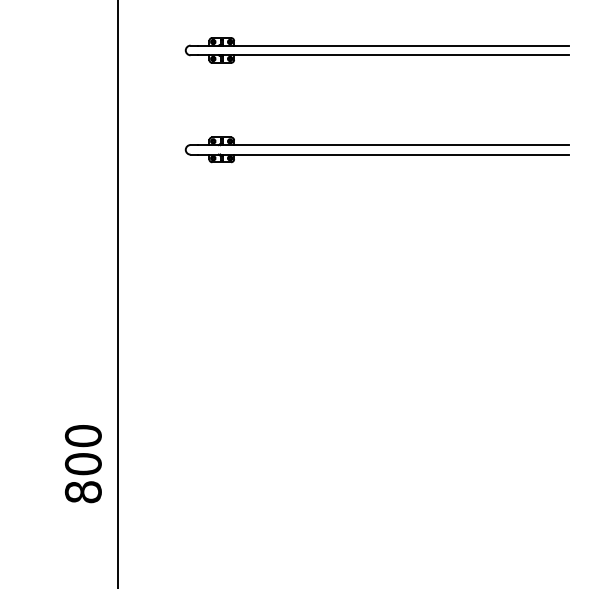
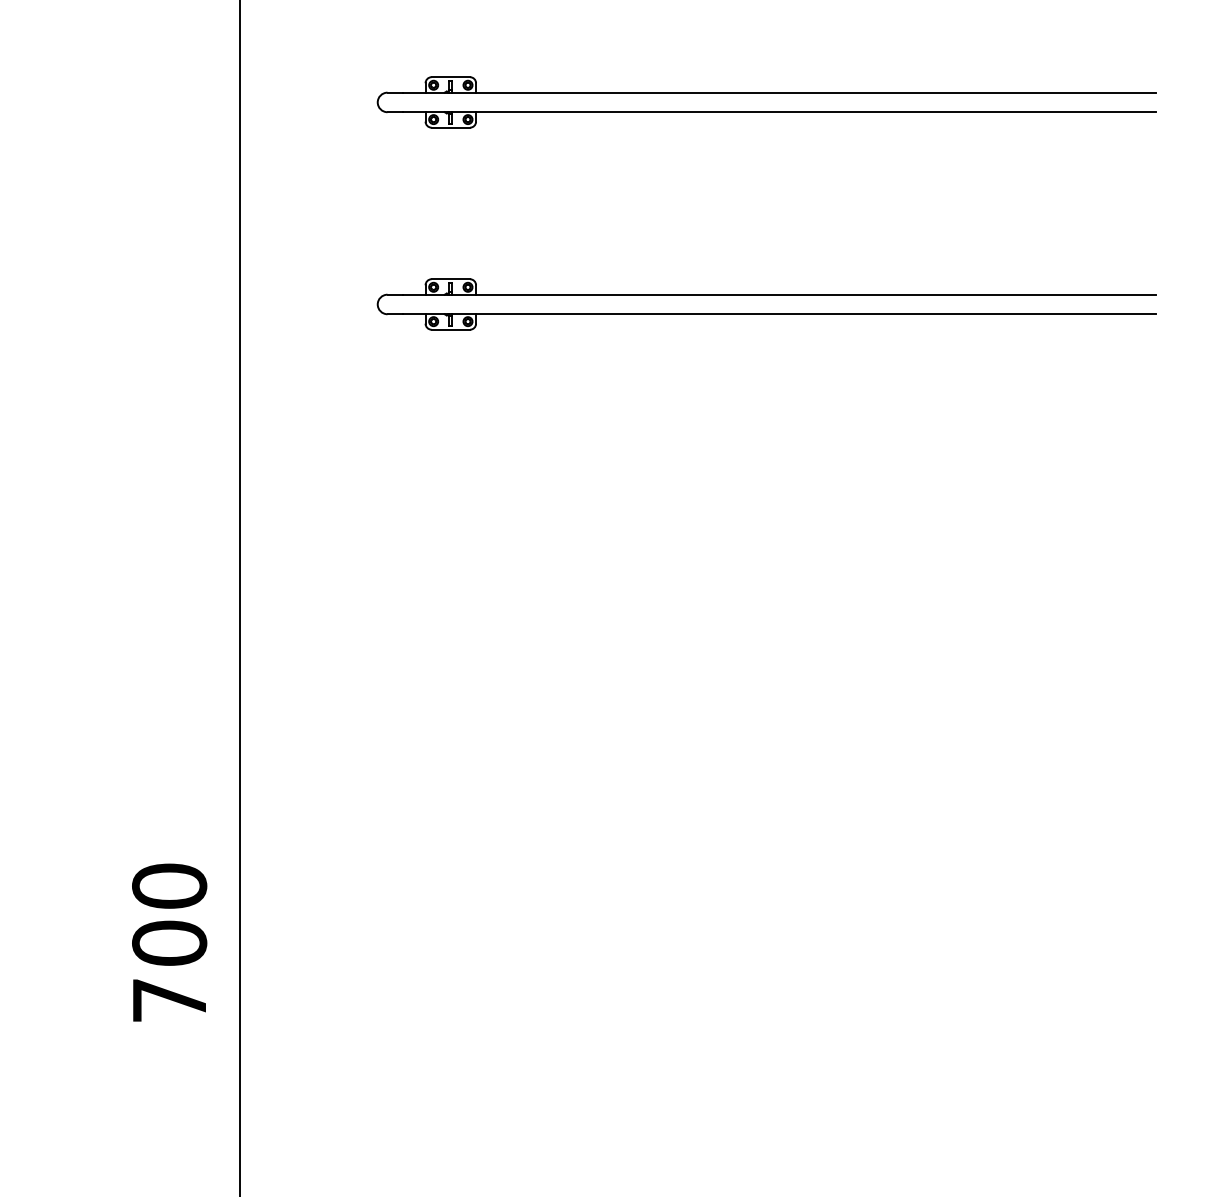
text: (82, 492) -> (167, 1000), 800 -> 700

